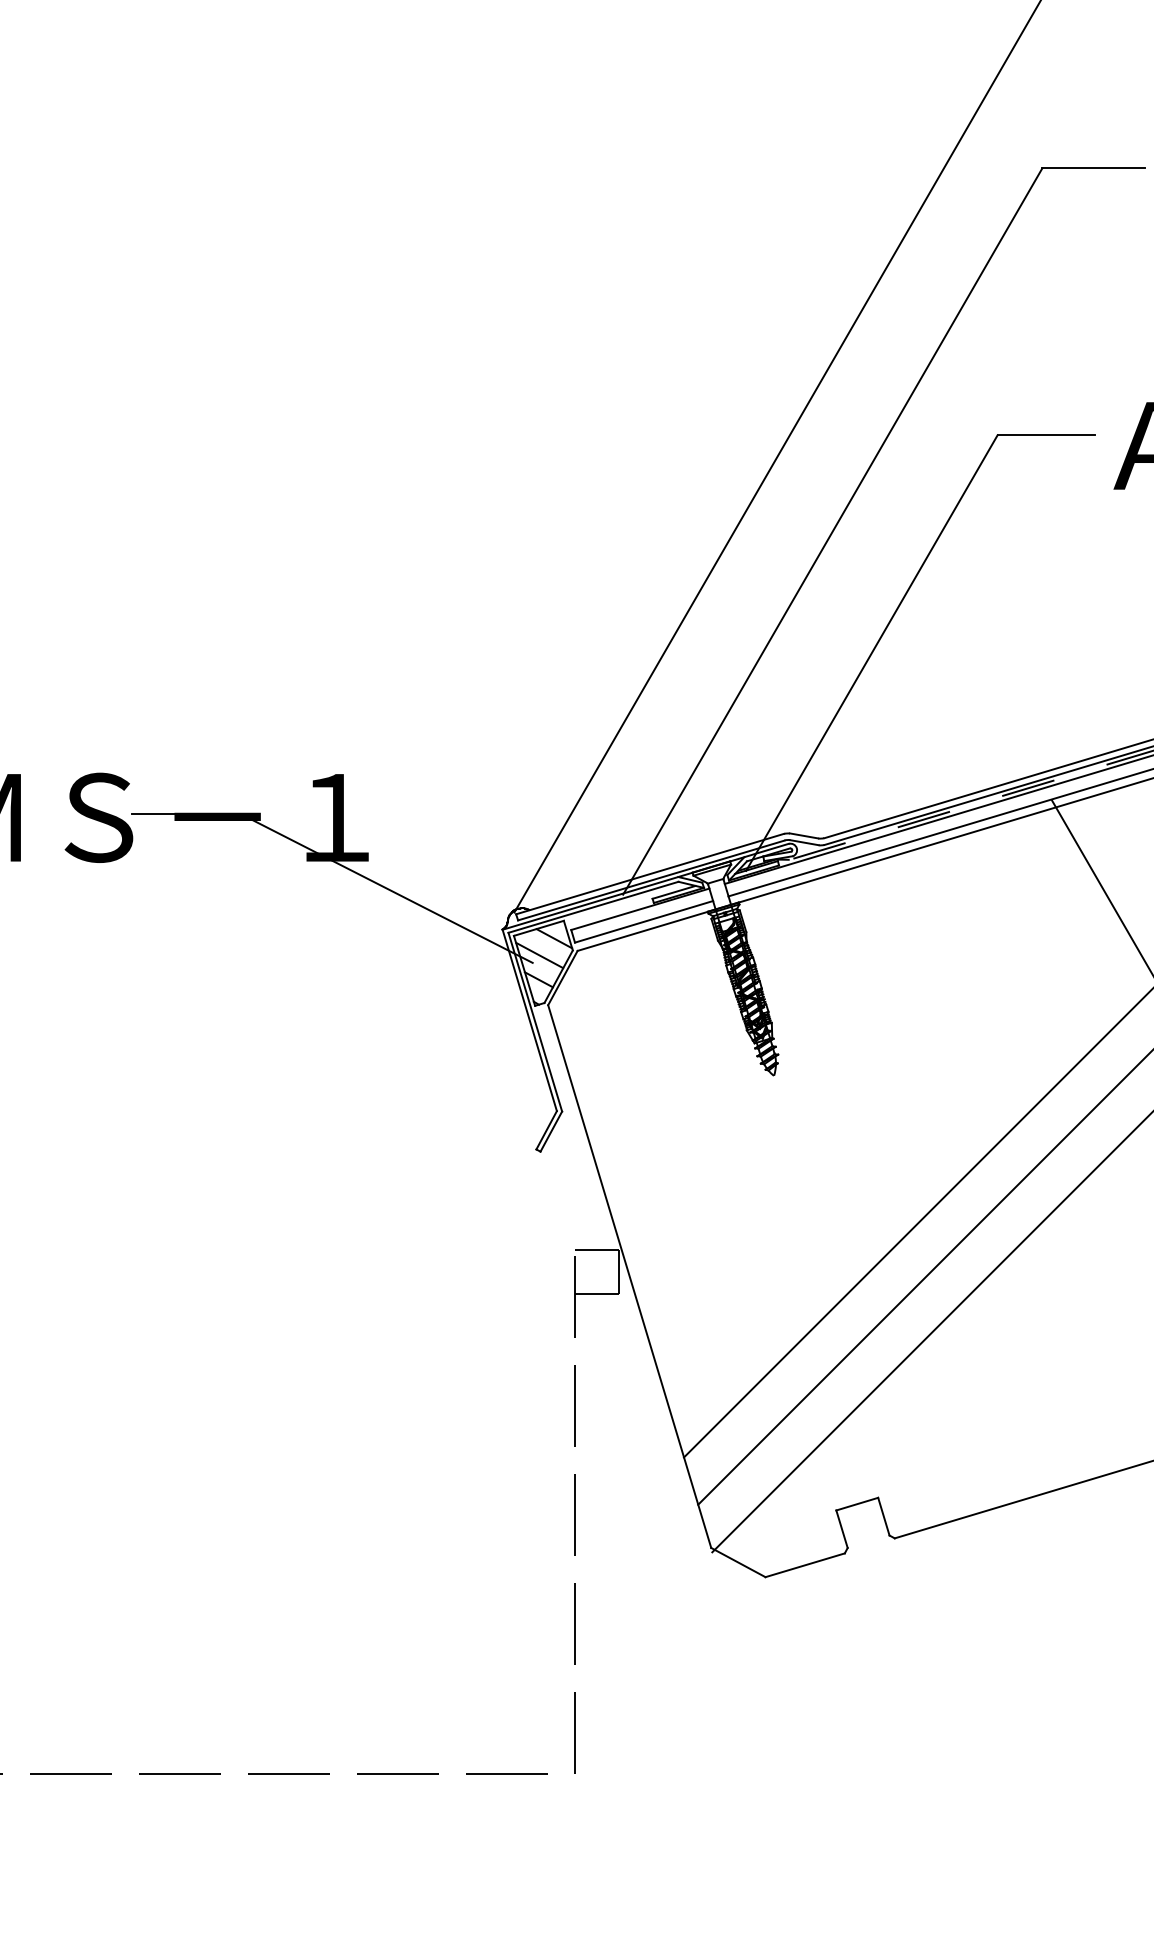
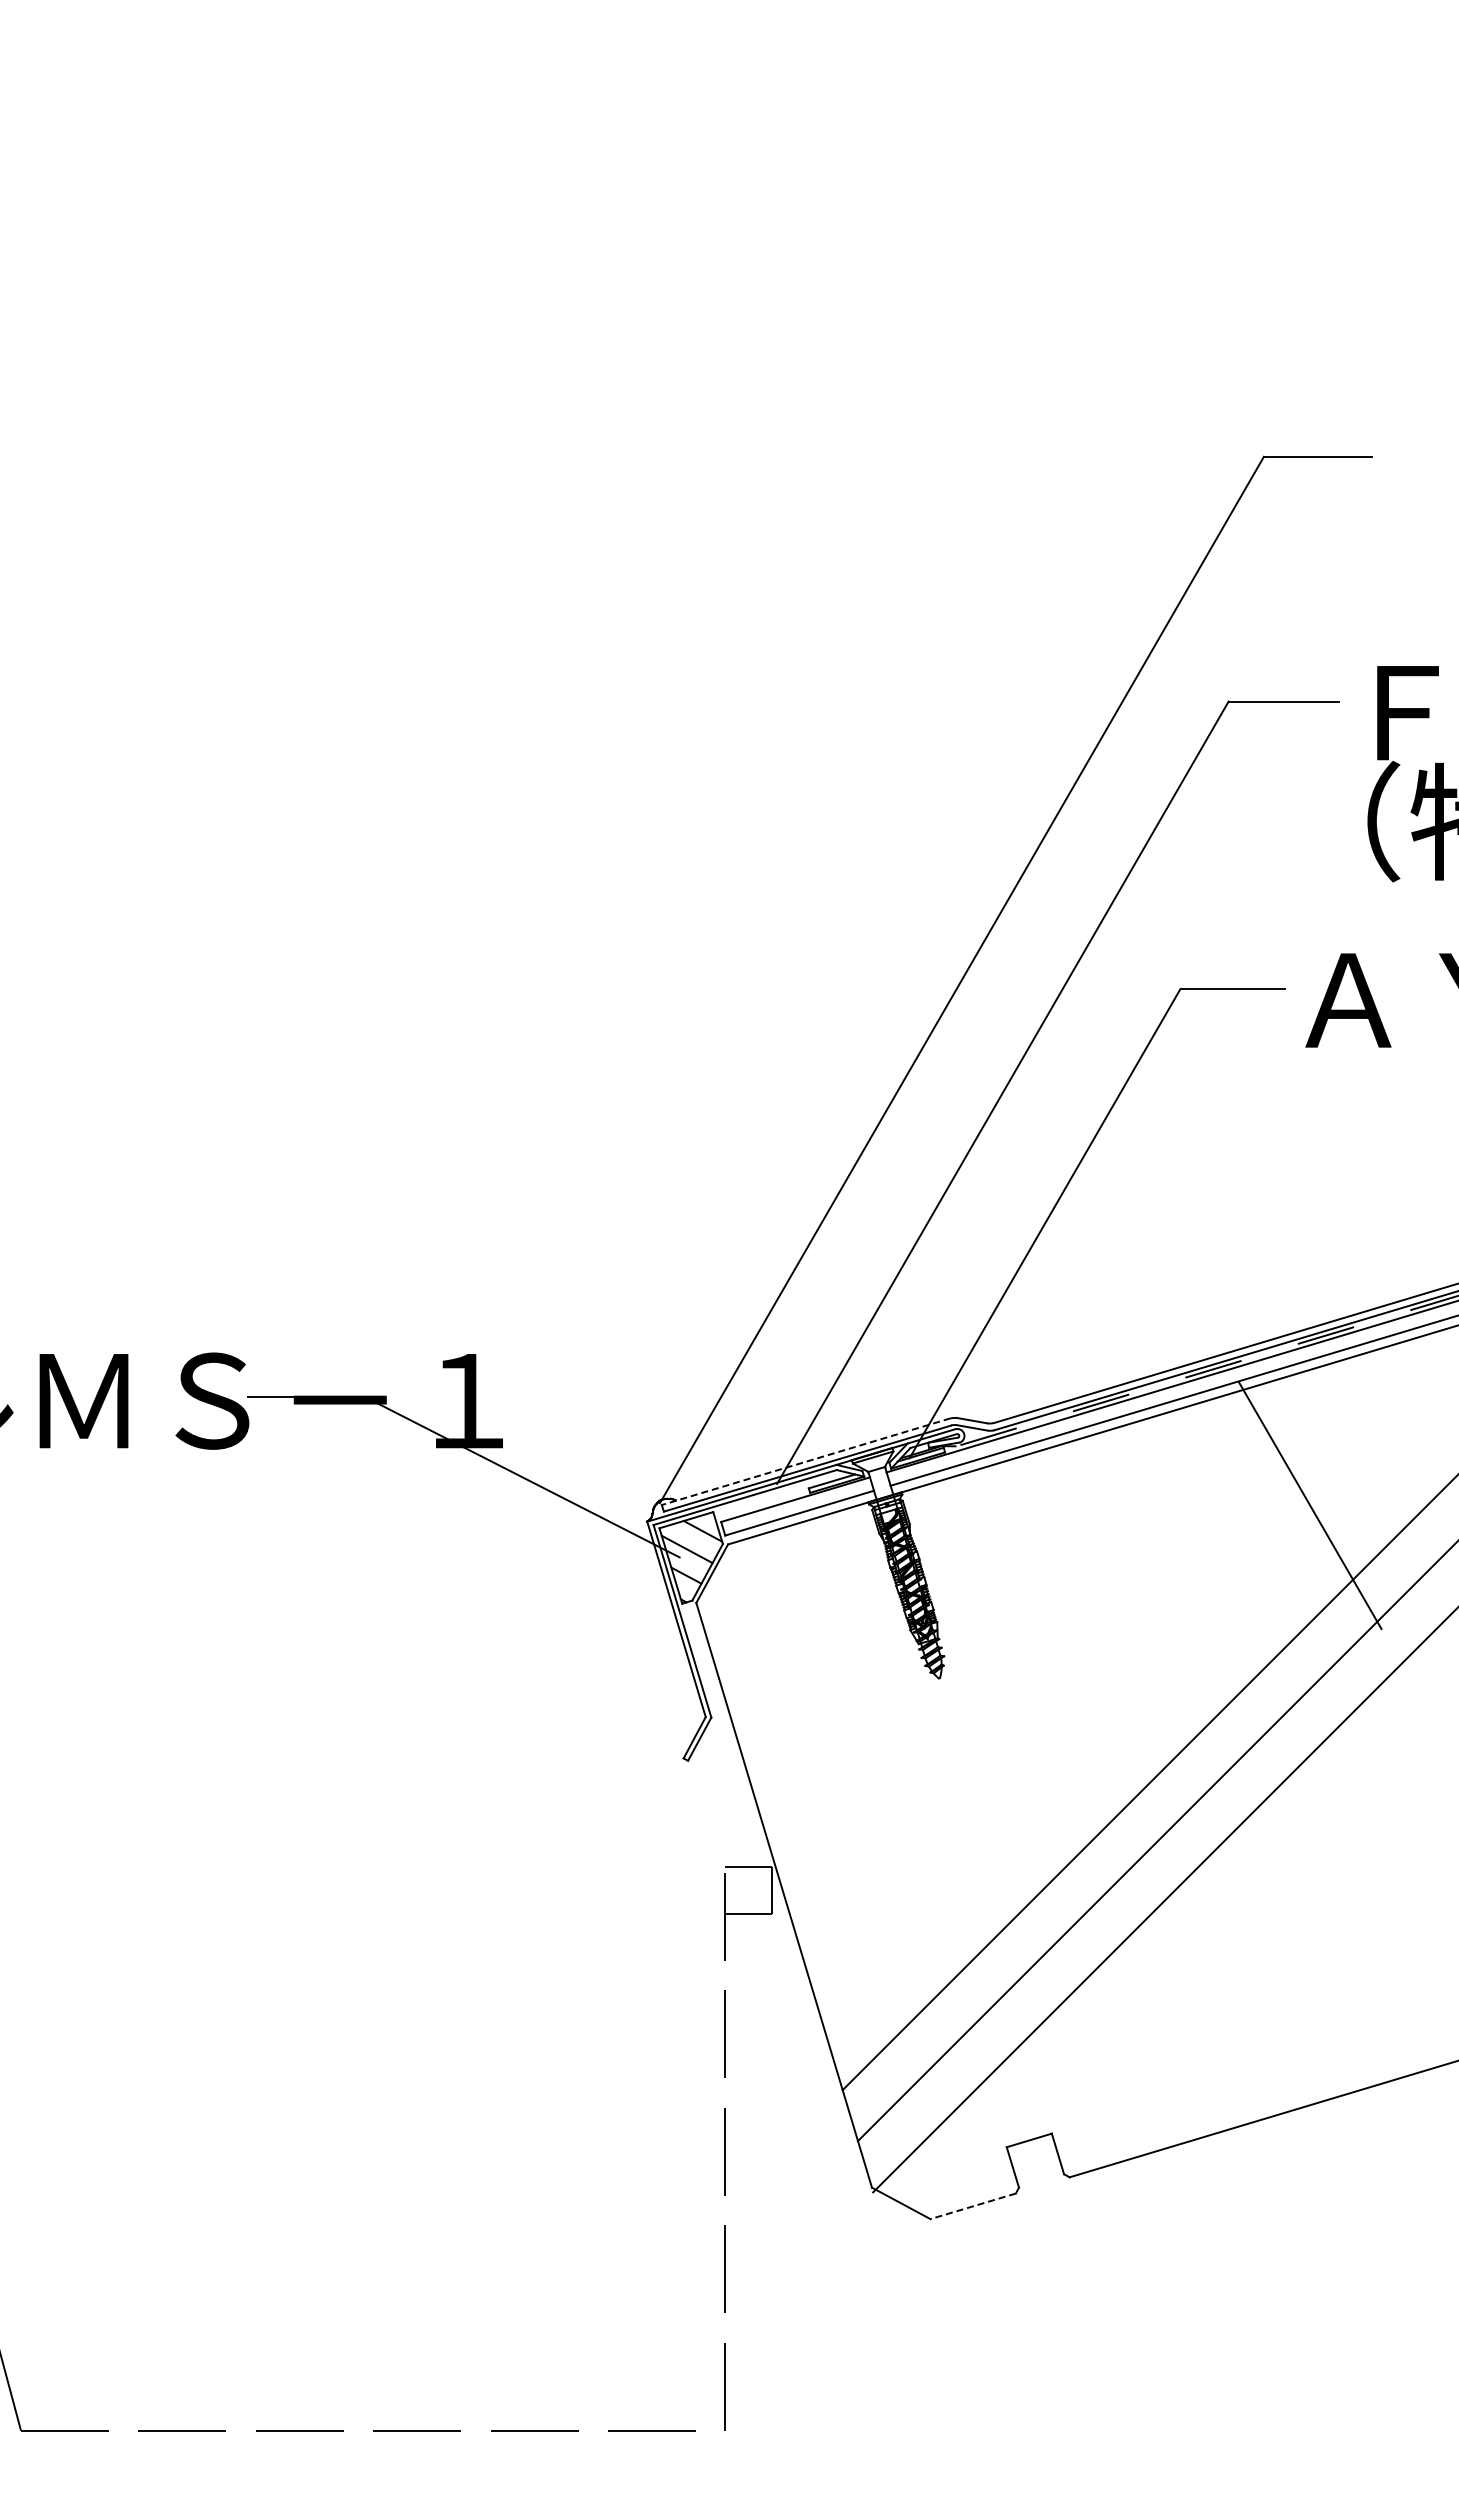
line: (650, 873) -> (806, 1461), solid -> dashed
line: (805, 1565) -> (973, 2206), solid -> dashed

